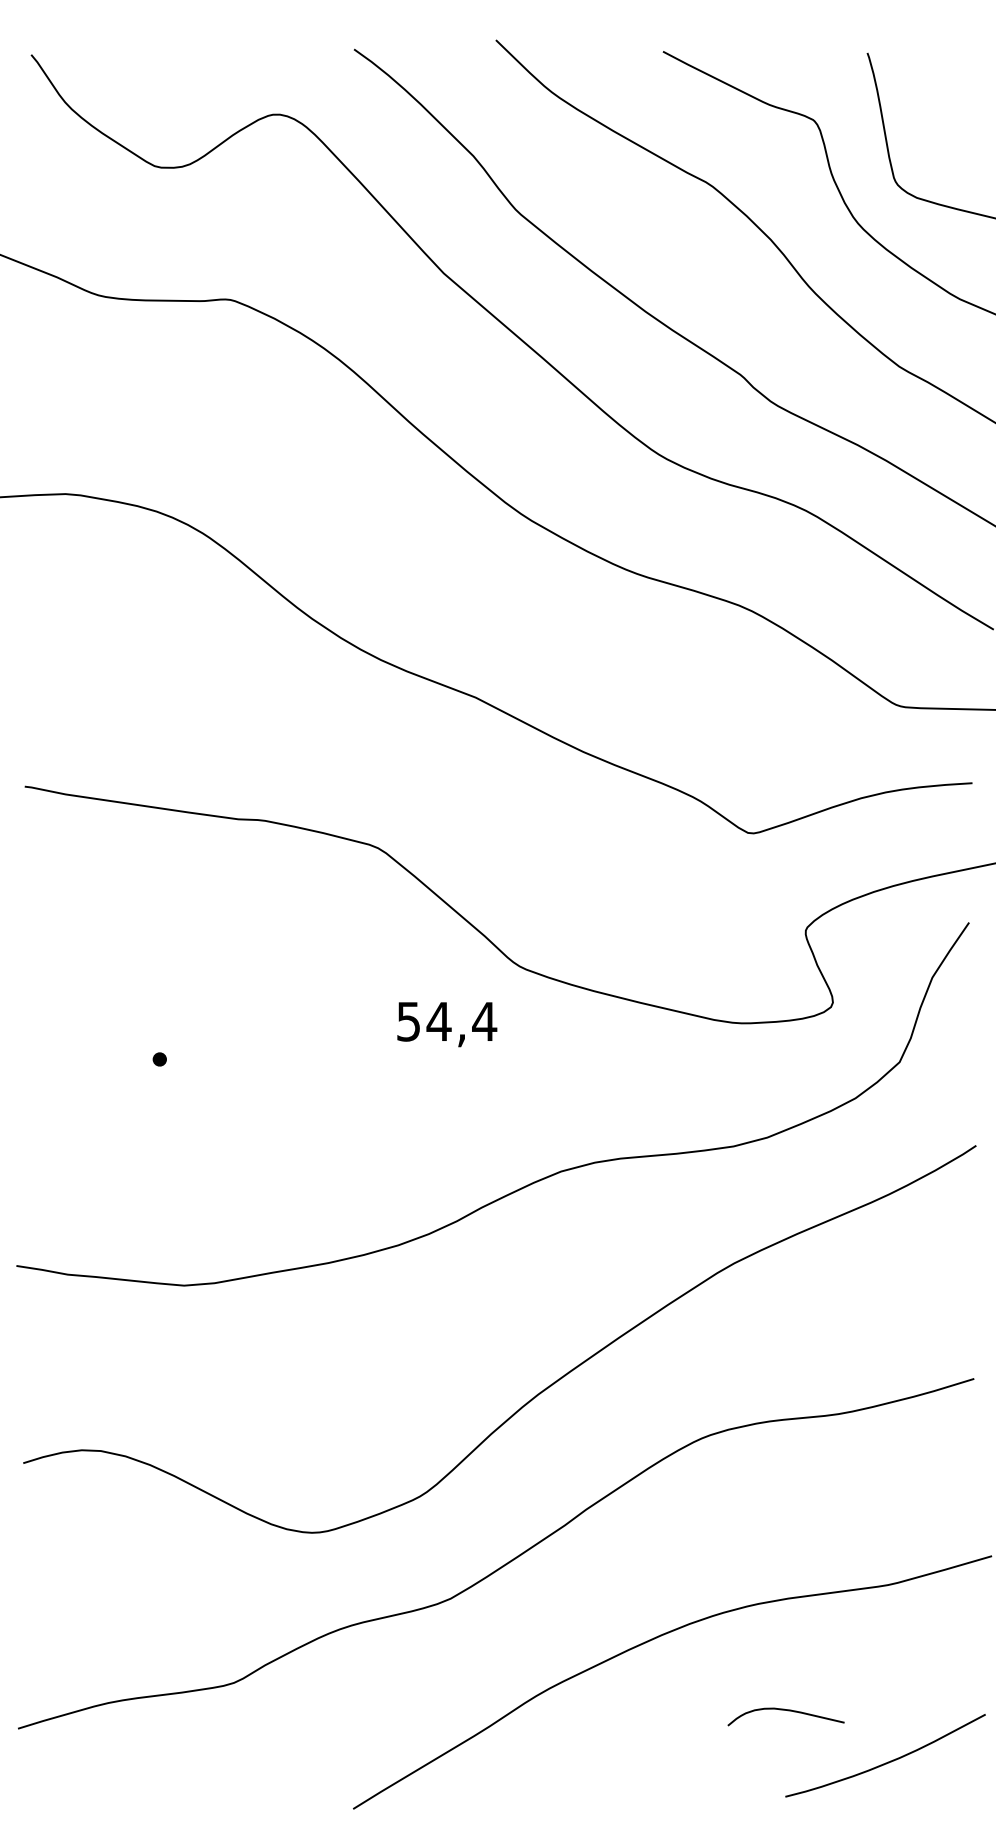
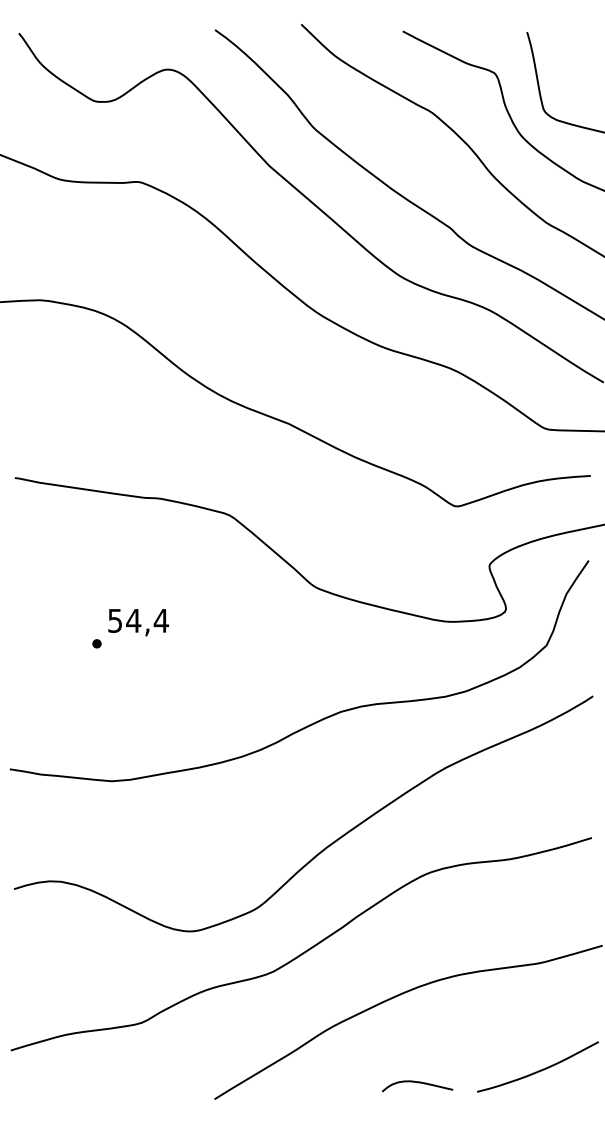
text: (446, 1024) -> (138, 622), moved
curve: (787, 1712) -> (418, 1083), moved

